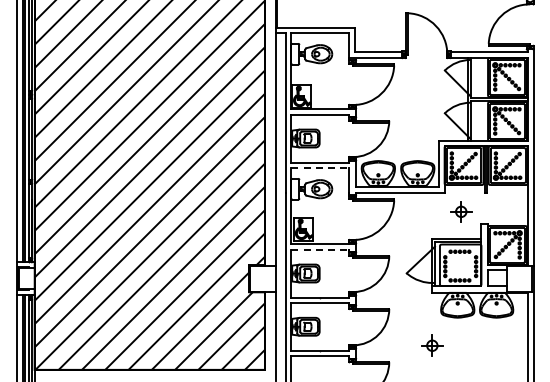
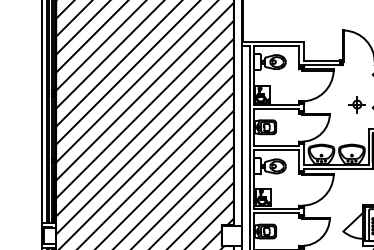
part: (424, 108) -> (357, 104), added
line: (320, 167) -> (276, 149), dashed -> solid
line: (320, 249) -> (276, 212), dashed -> solid

